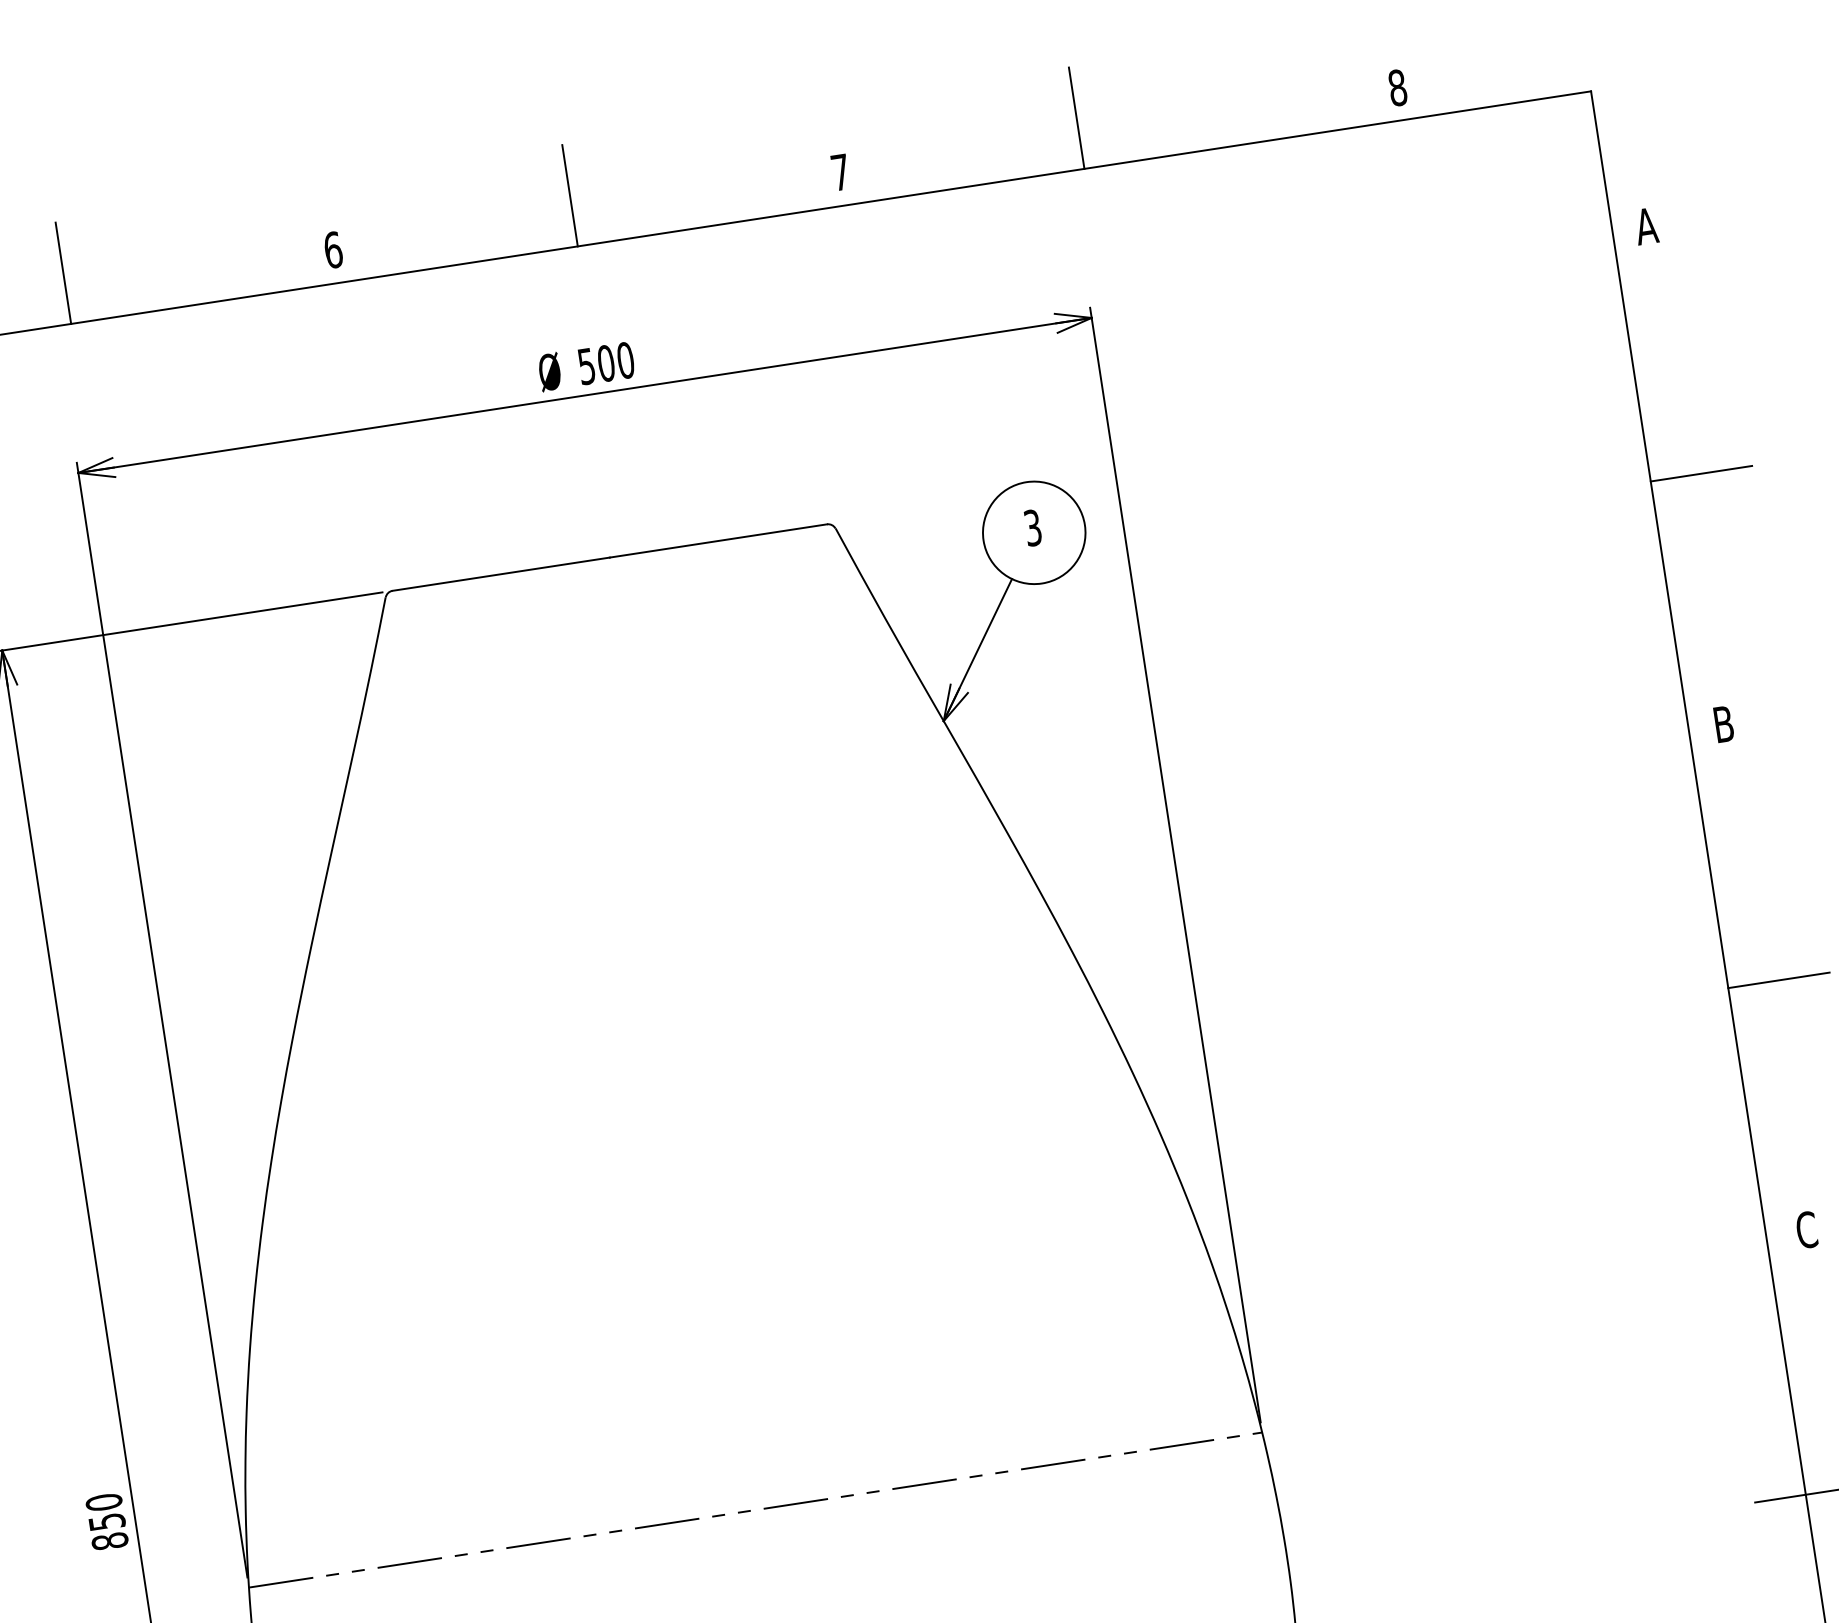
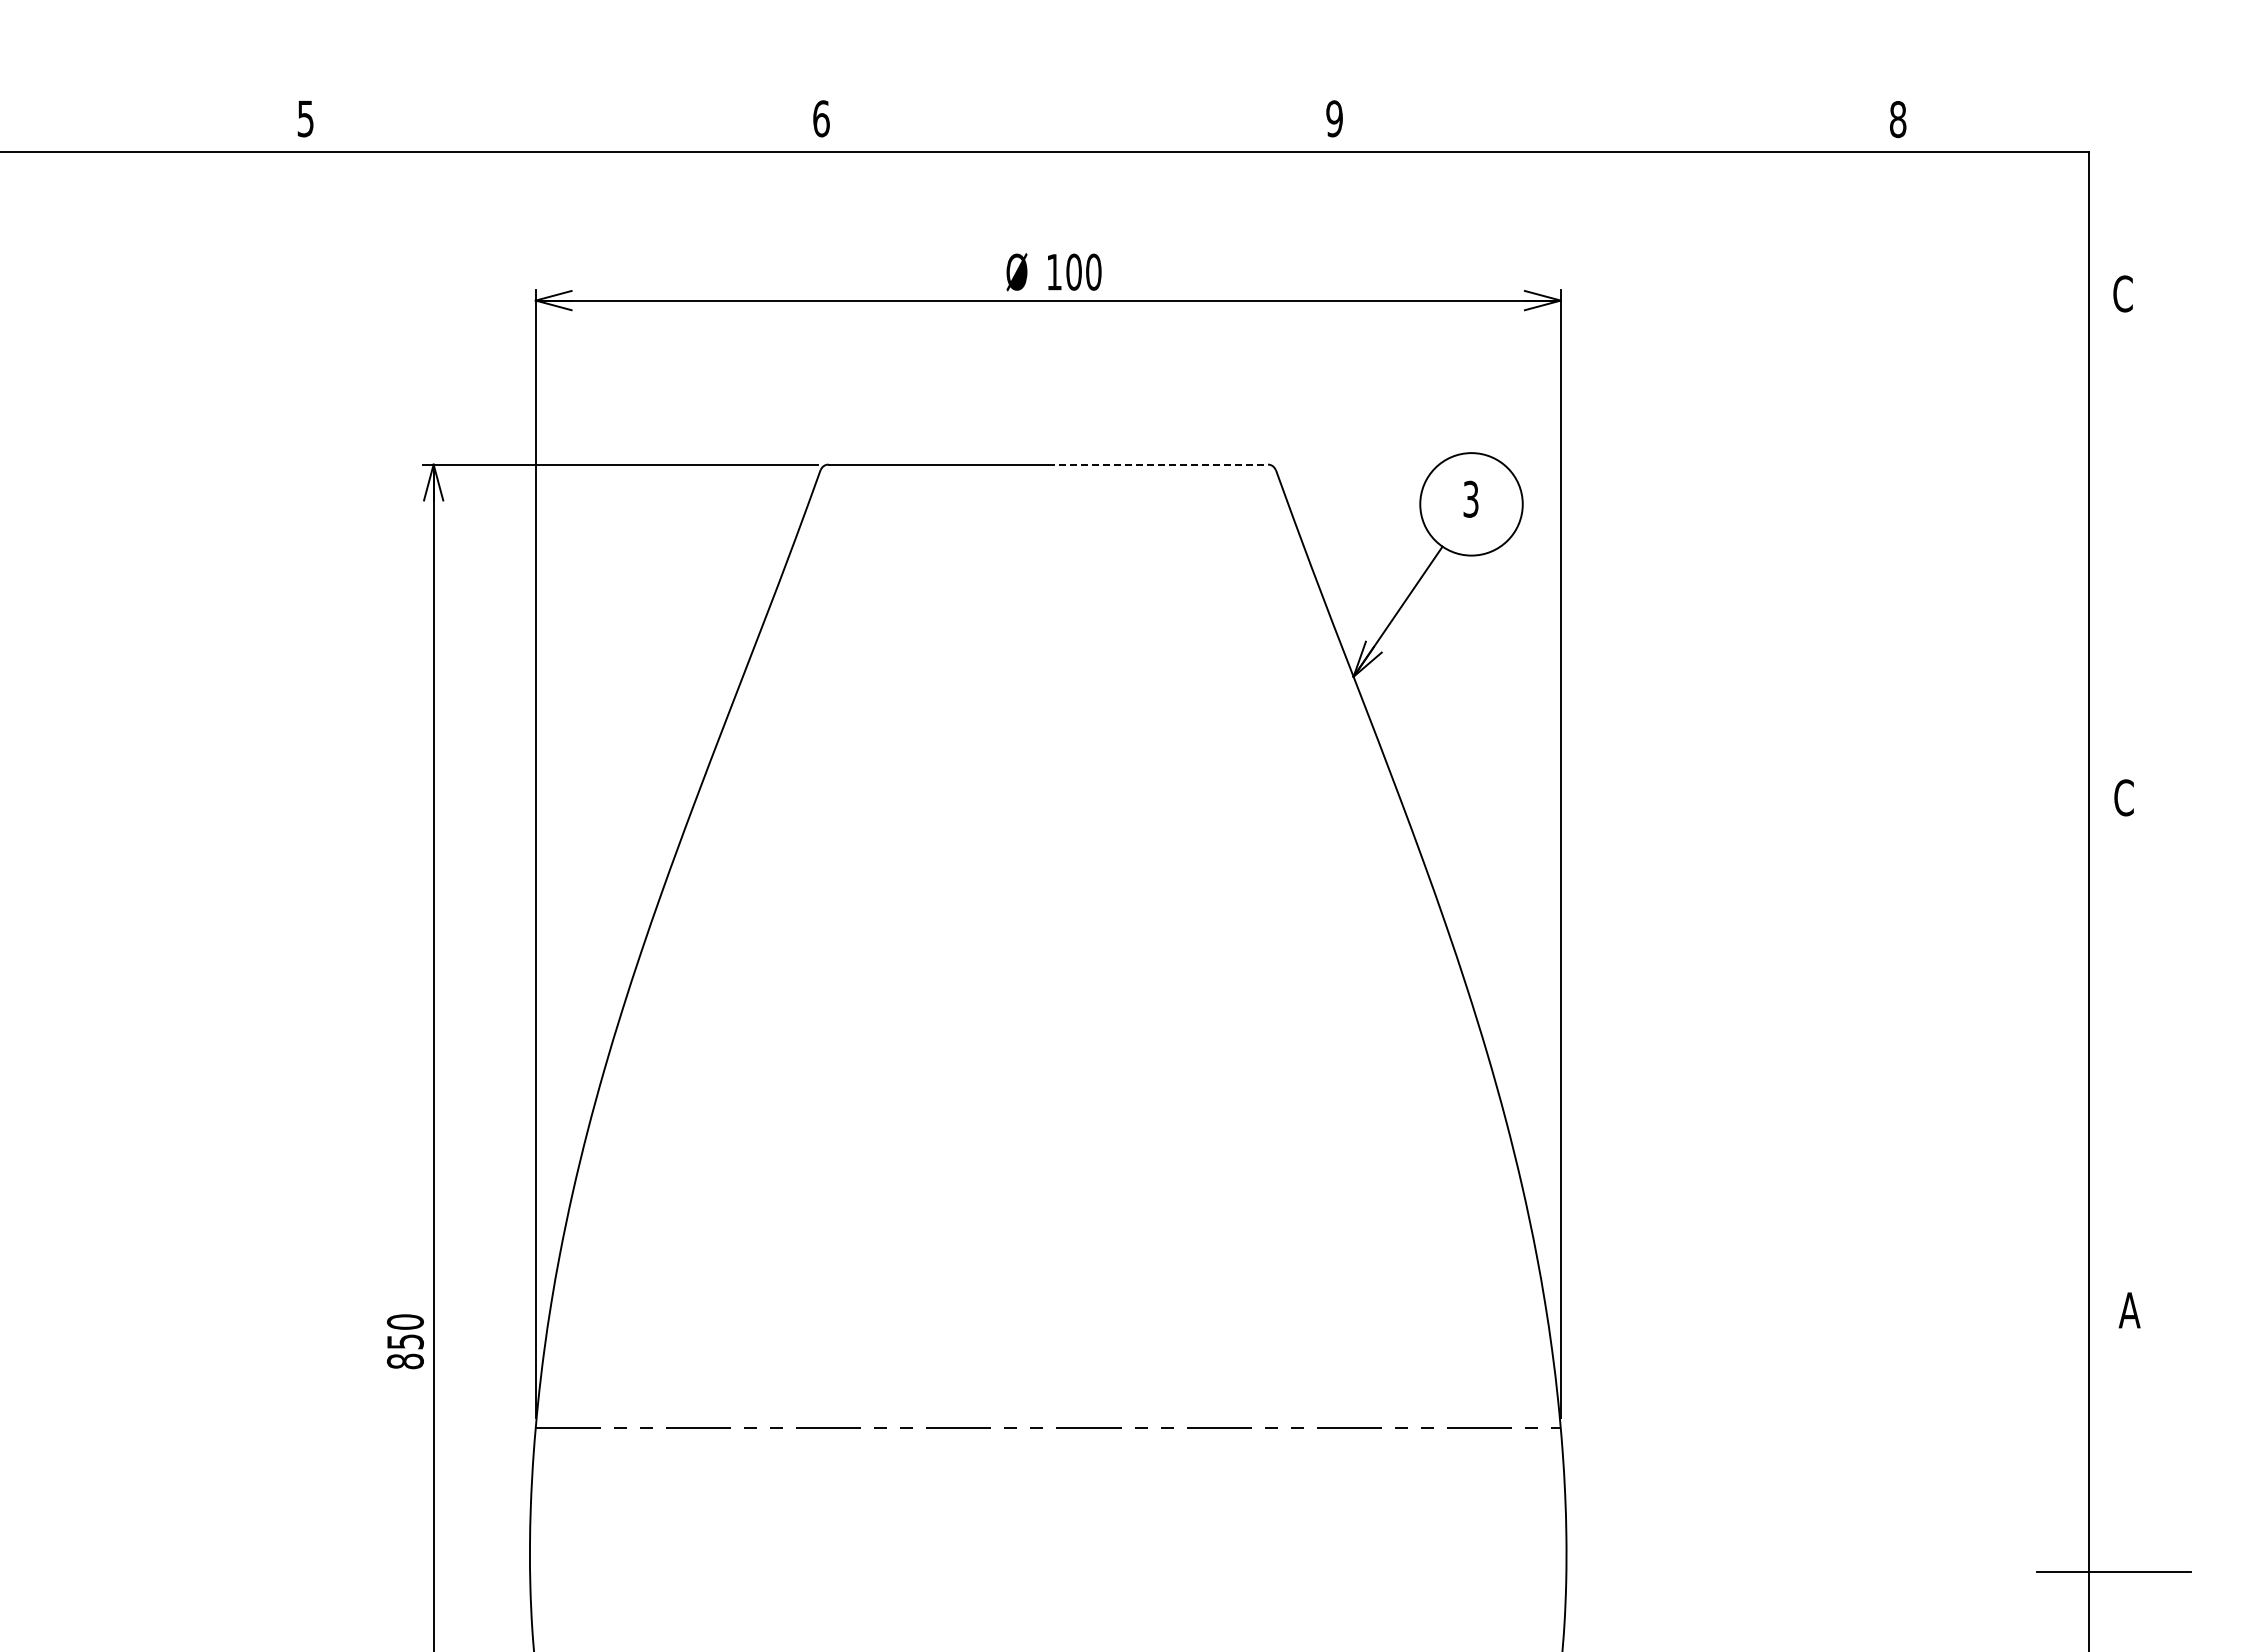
line: (1076, 117) -> (1576, 100), removed
text: (840, 172) -> (1334, 118), 7 -> 9
line: (569, 195) -> (1063, 100), removed
text: (1645, 225) -> (2122, 293), A -> C
line: (63, 272) -> (551, 100), removed
text: (586, 366) -> (1054, 272), 500 -> 100
line: (1700, 473) -> (2139, 546), removed
line: (718, 540) -> (1158, 464), solid -> dashed
text: (1723, 724) -> (2123, 797), B -> C
line: (1778, 980) -> (2139, 1059), removed
text: (1806, 1229) -> (2129, 1309), C -> A

